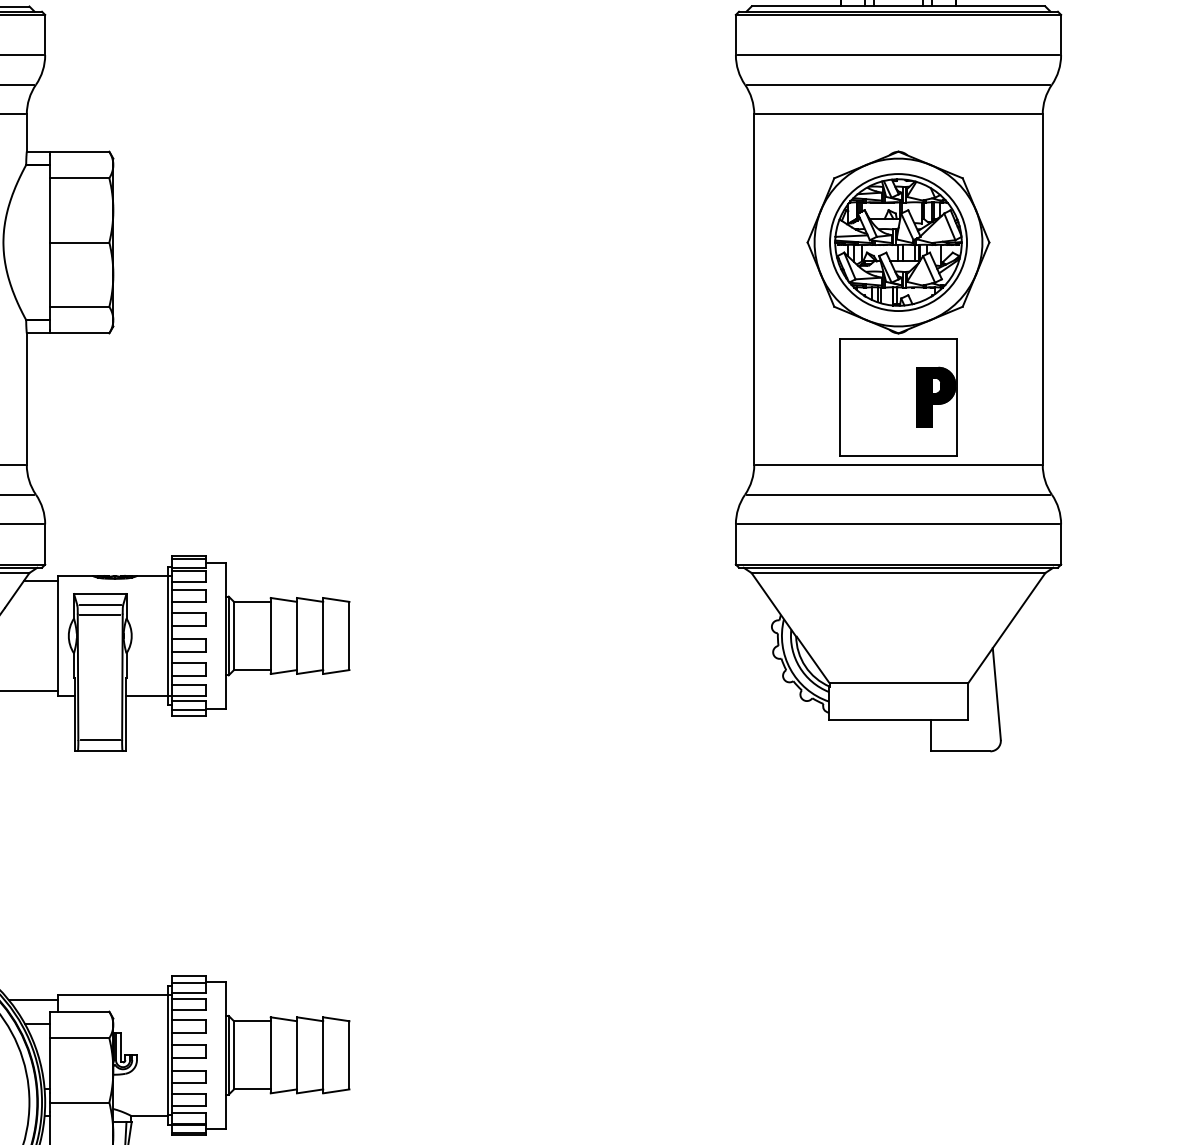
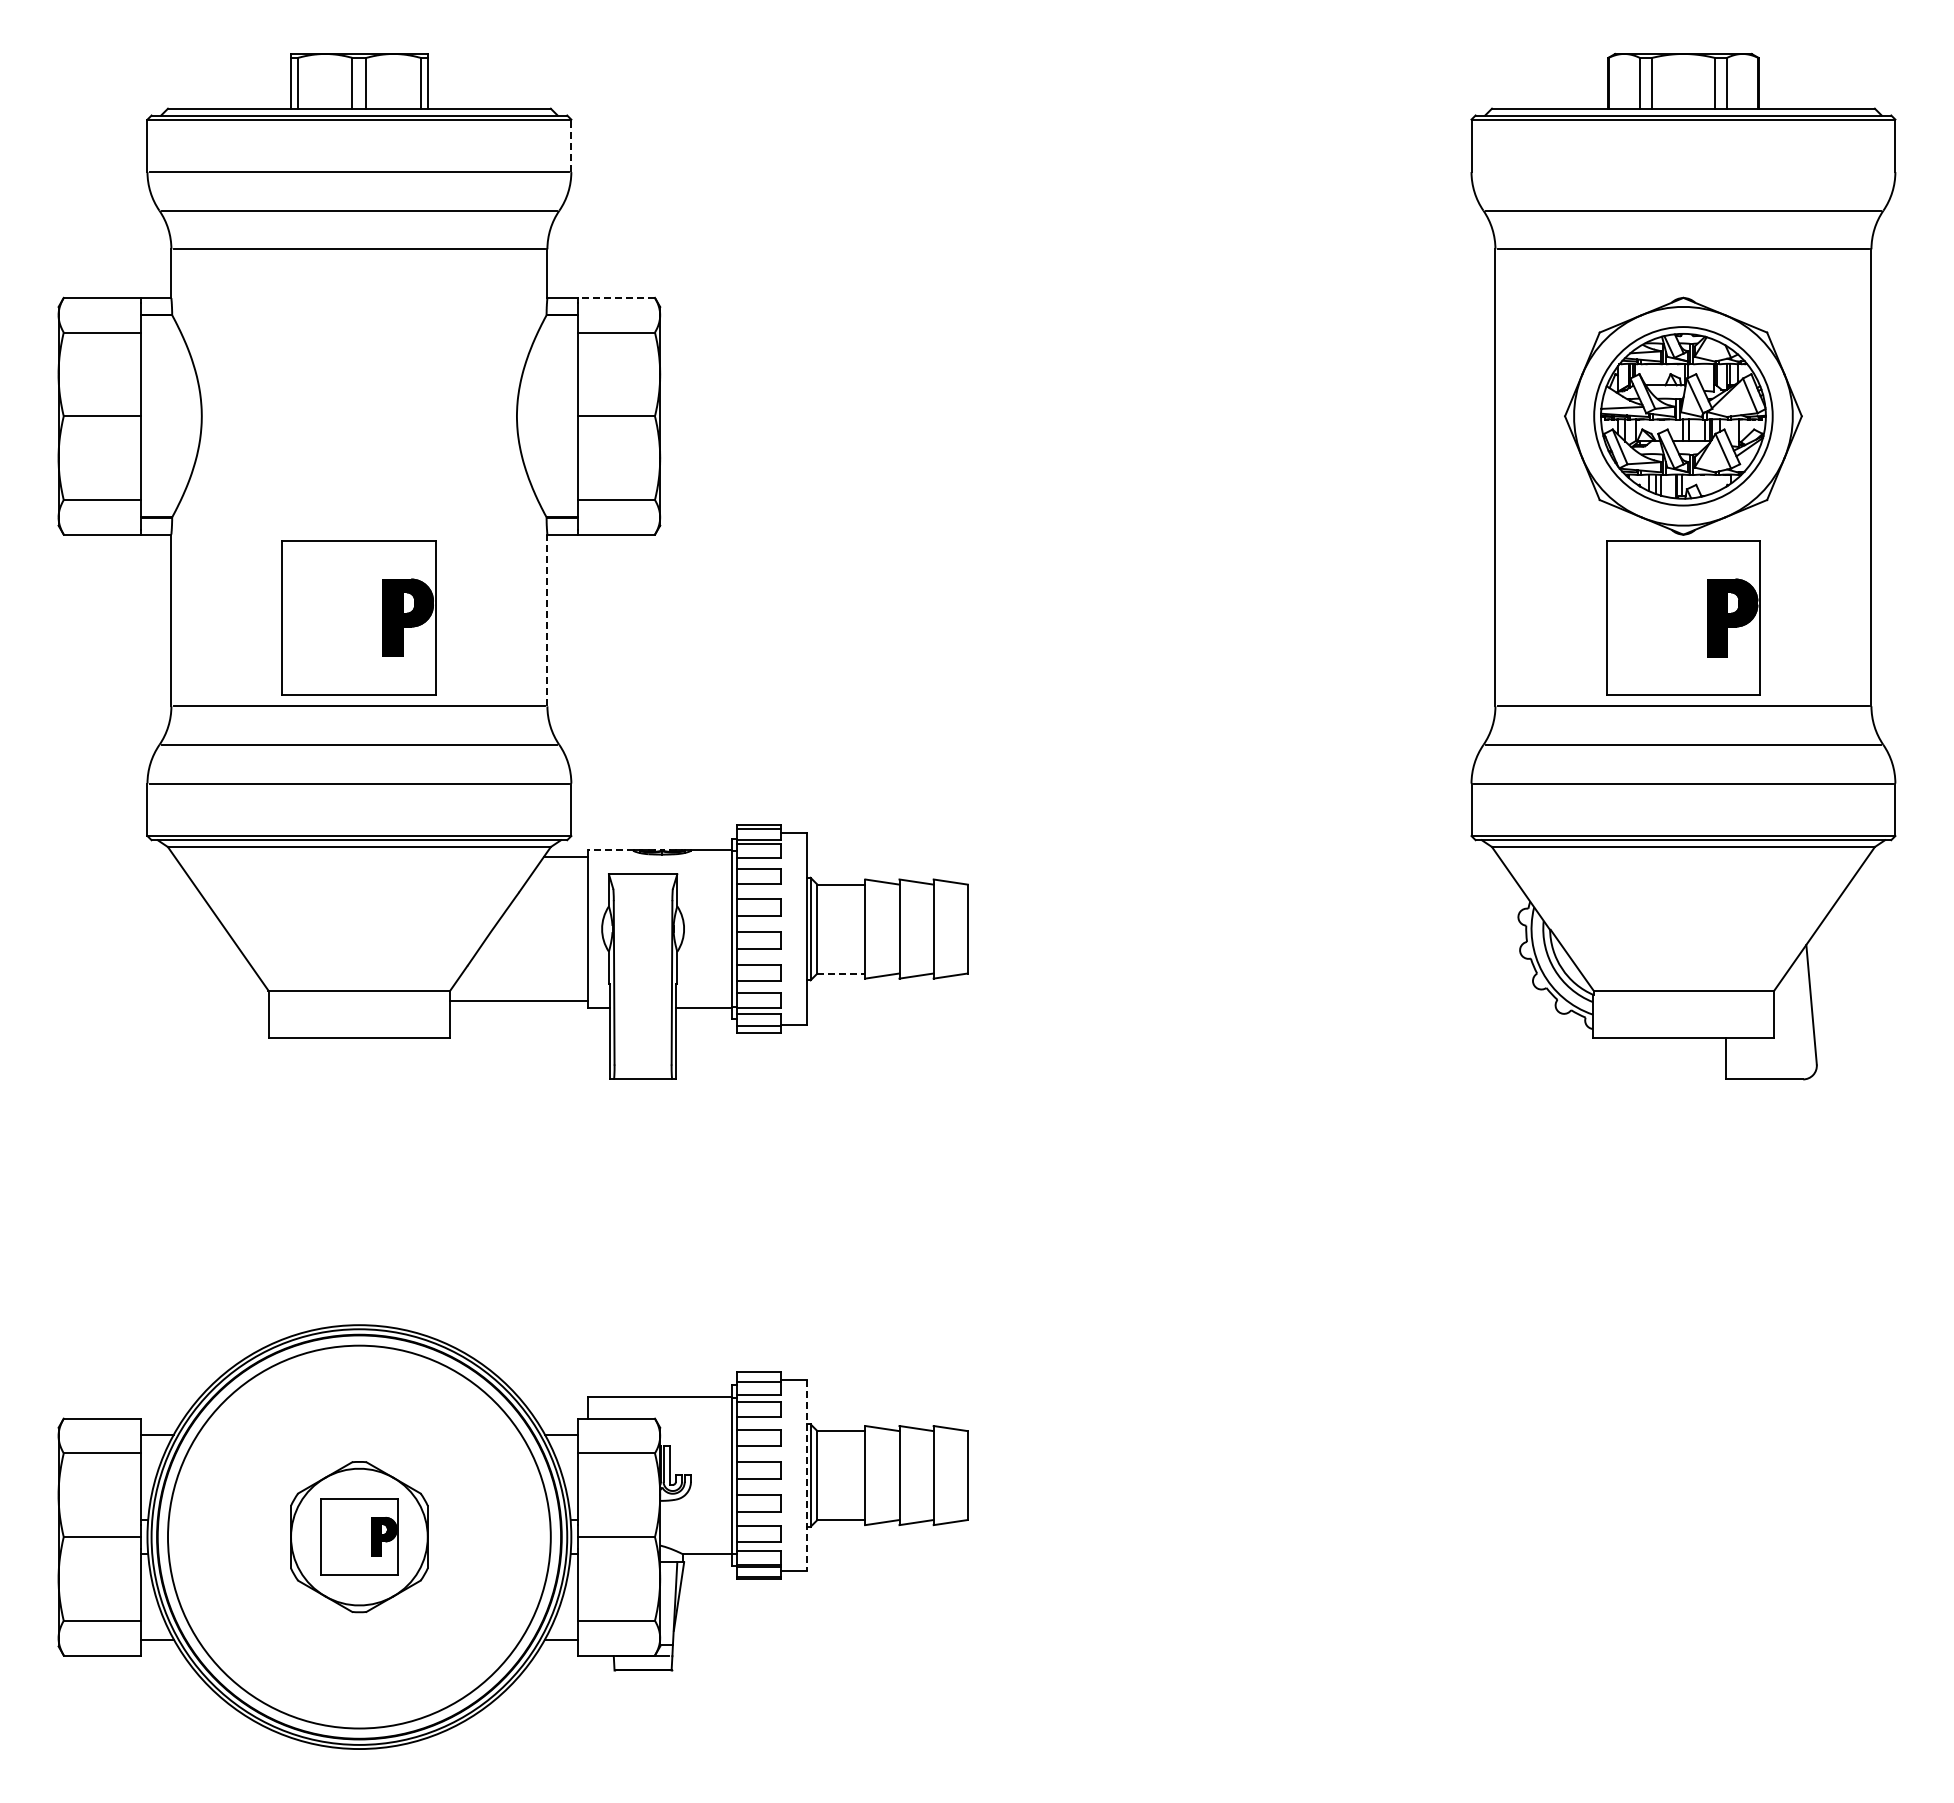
line: (45, 34) -> (571, 145), solid -> dashed
line: (898, 55) -> (1683, 172), removed
line: (79, 151) -> (616, 297), solid -> dashed
line: (26, 399) -> (547, 620), solid -> dashed
line: (76, 575) -> (611, 850), solid -> dashed
line: (100, 604) -> (643, 888), removed
line: (99, 614) -> (642, 901), removed
line: (252, 670) -> (841, 973), solid -> dashed
line: (99, 739) -> (642, 1064), removed
line: (33, 1000) -> (556, 1403), removed
line: (225, 1055) -> (806, 1475), solid -> dashed

